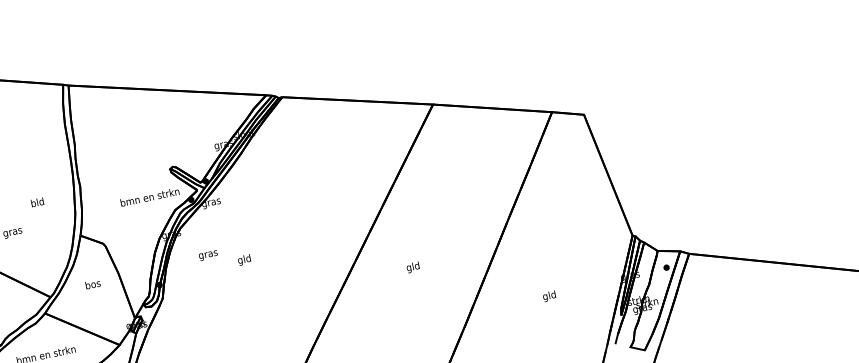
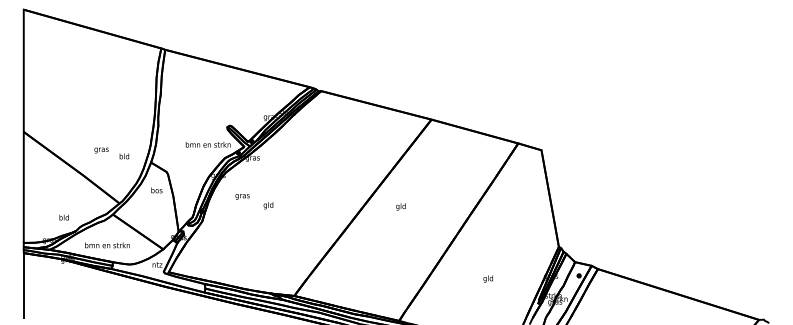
text: (37, 202) -> (124, 156), moved
text: (412, 267) -> (400, 206), moved
text: (92, 284) -> (156, 190), moved

